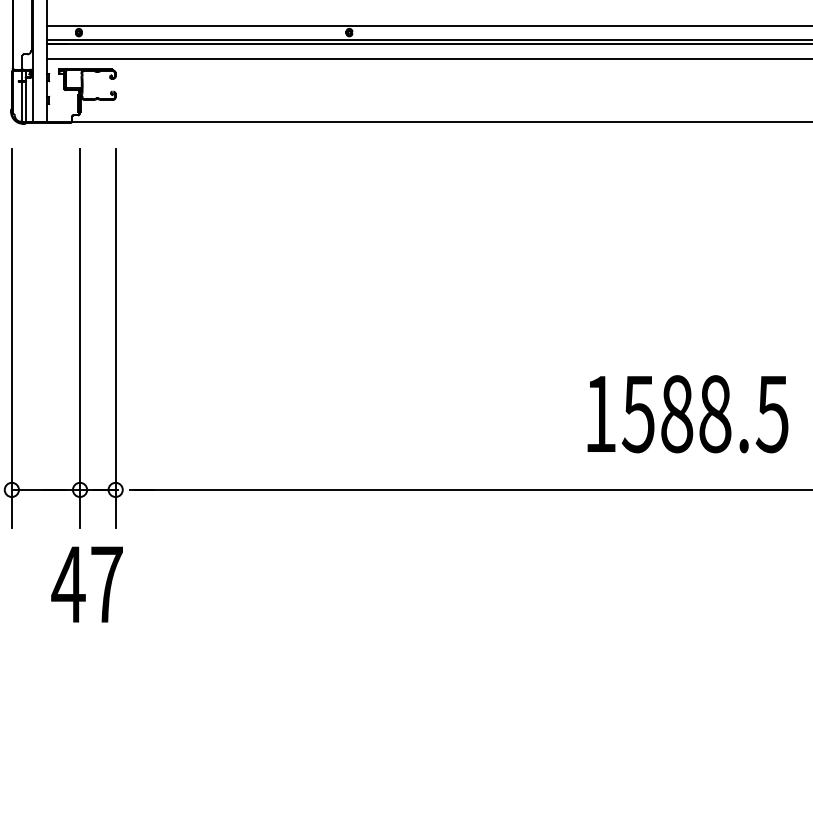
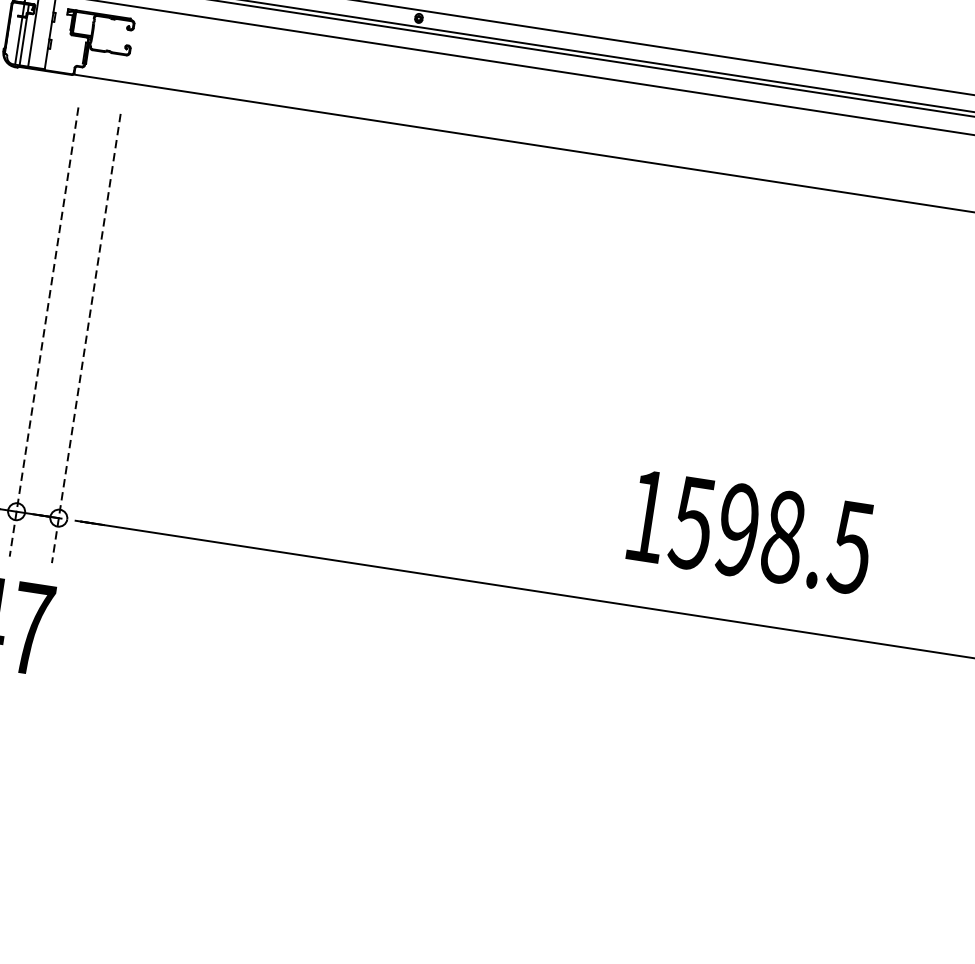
line: (80, 338) -> (44, 332), solid -> dashed
line: (115, 338) -> (86, 338), solid -> dashed
text: (677, 414) -> (738, 530), 1588.5 -> 1598.5

